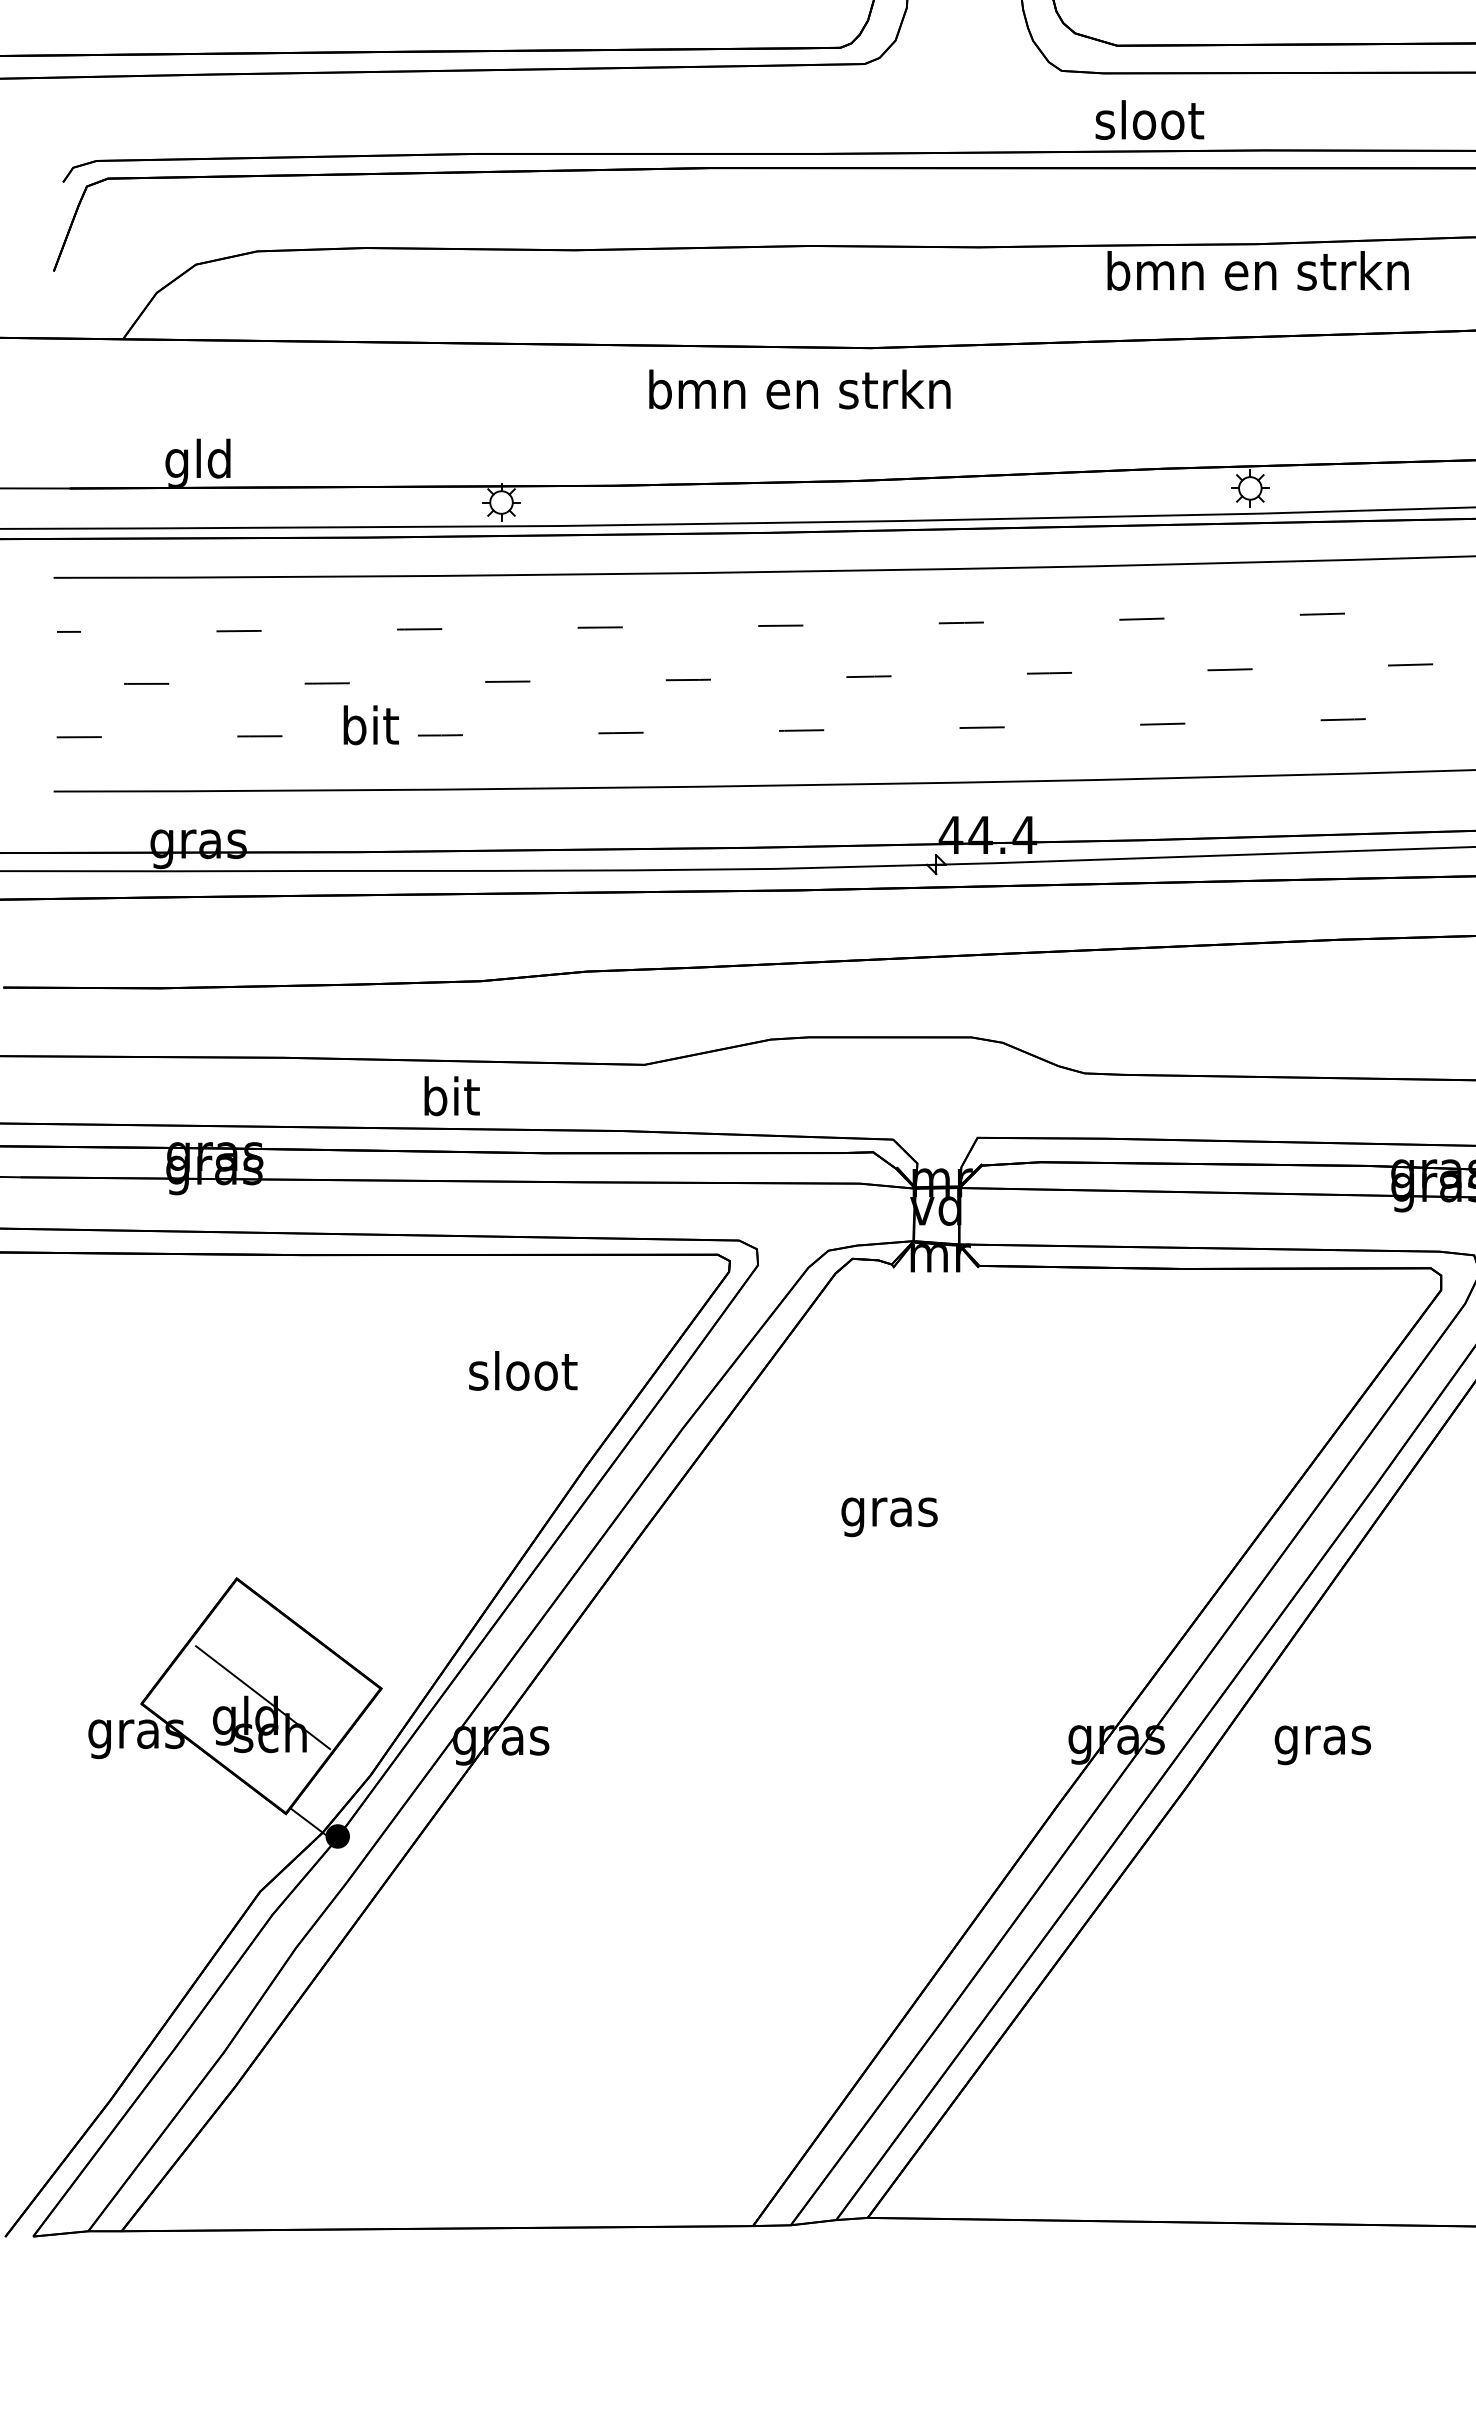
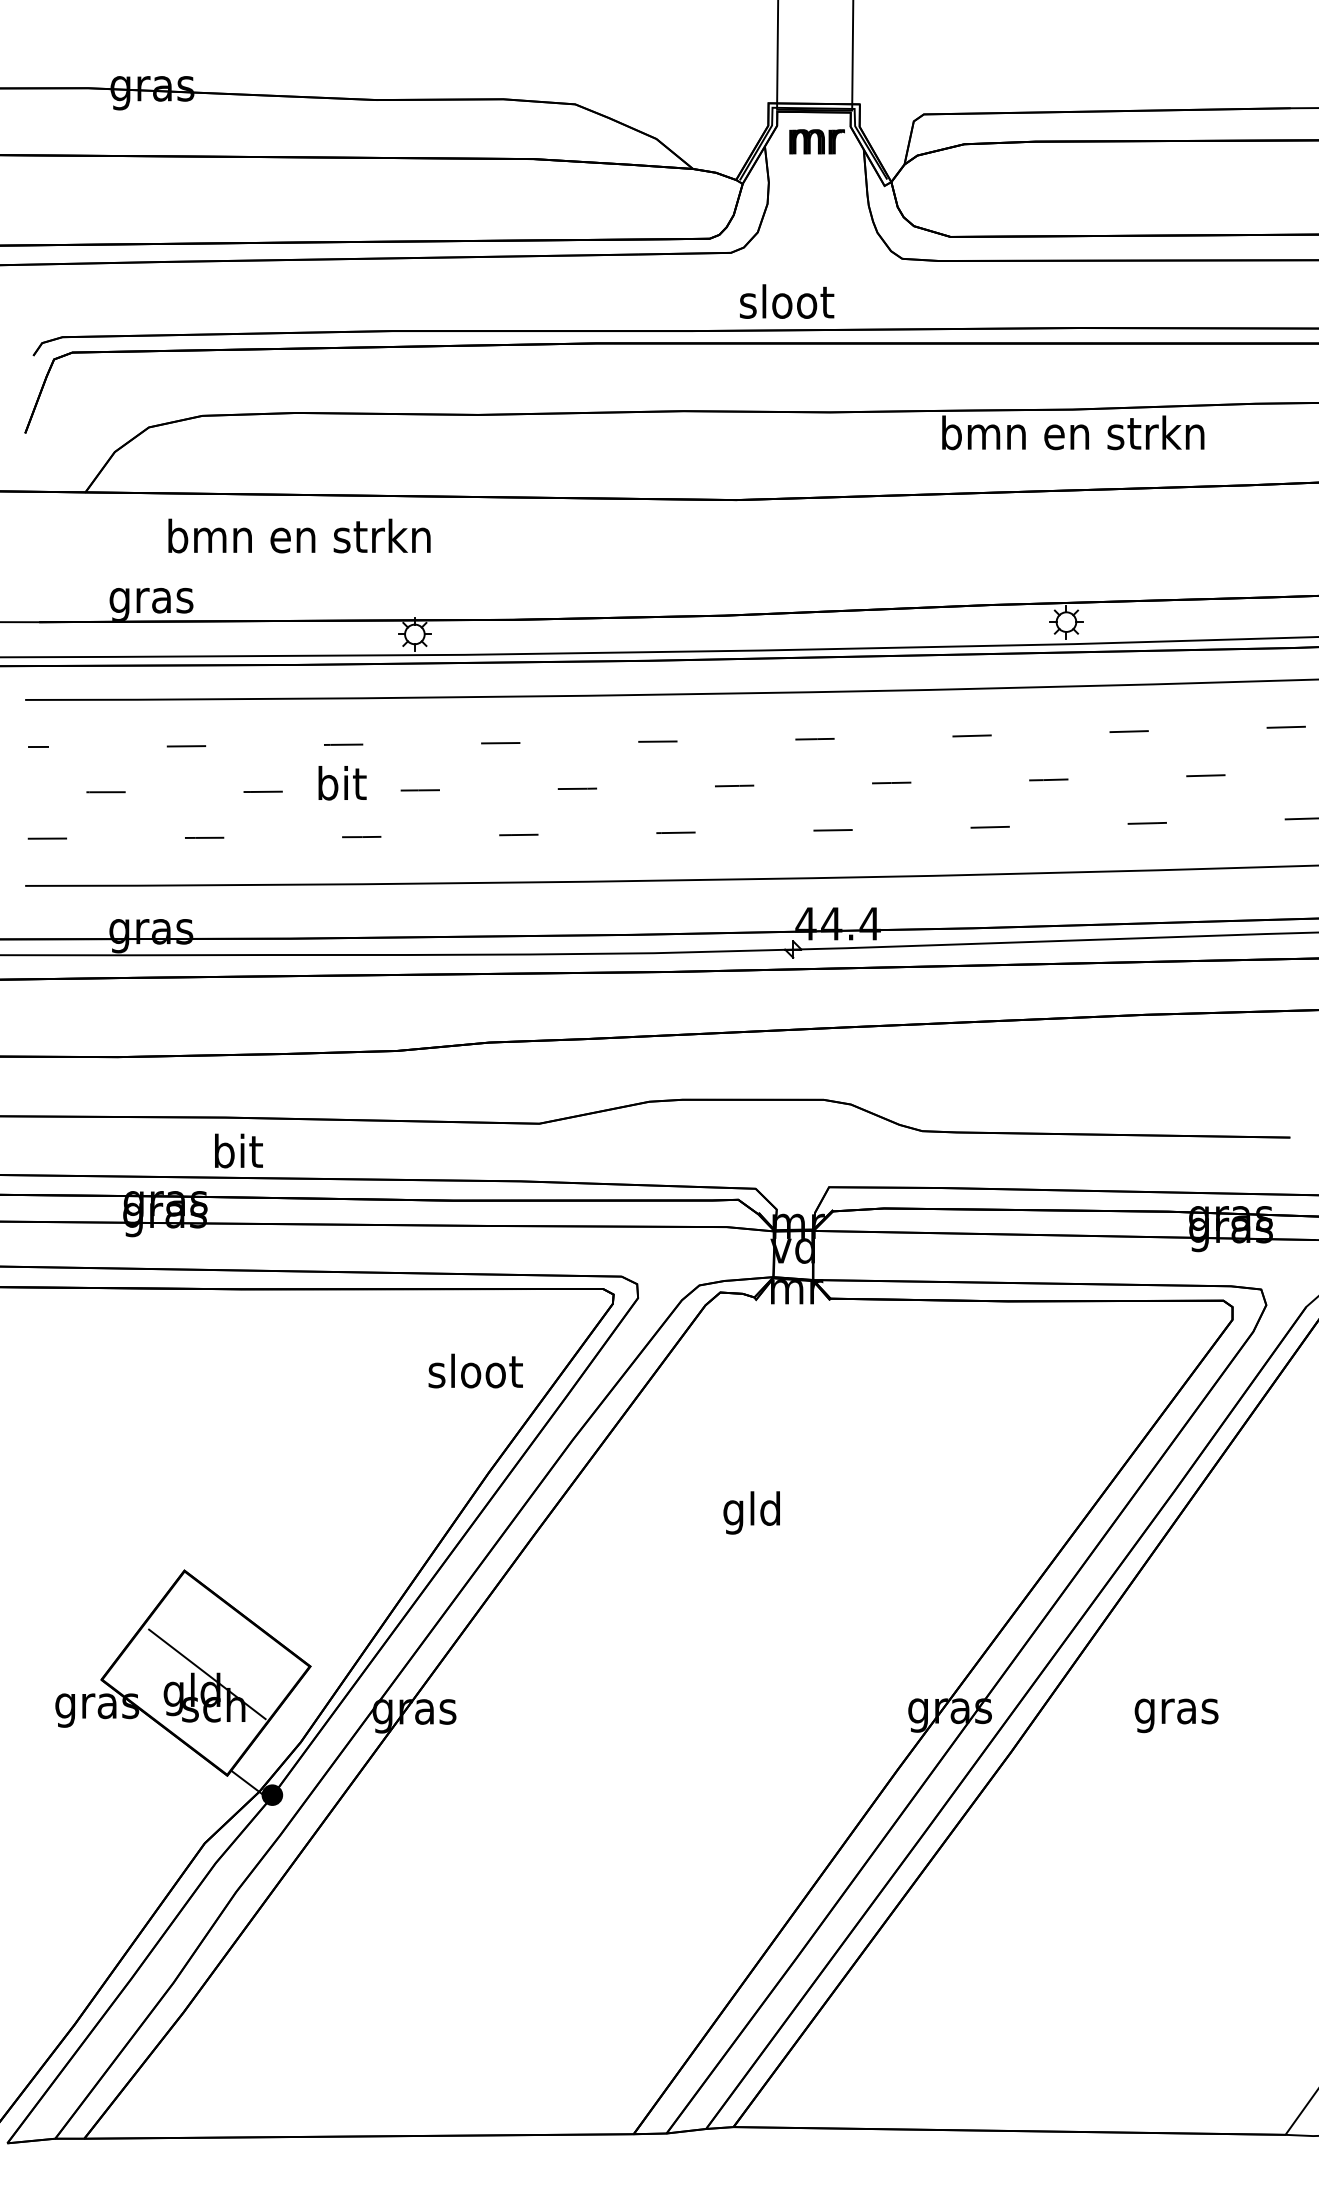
text: (1150, 119) -> (787, 301), moved
text: (799, 388) -> (299, 535), moved
text: (198, 462) -> (151, 599), gld -> gras
text: (371, 725) -> (342, 783), moved
text: (451, 1095) -> (238, 1150), moved
text: (522, 1370) -> (475, 1370), moved
text: (889, 1511) -> (752, 1512), gras -> gld
text: (1322, 1744) -> (1176, 1715), moved

